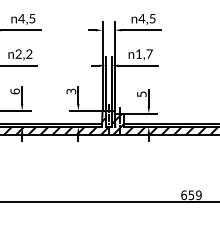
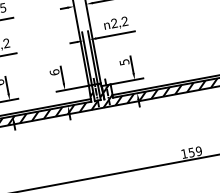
text: (143, 53) -> (118, 21), 1,7 -> 2,2
text: (71, 91) -> (54, 72), 3 -> 6
text: (183, 195) -> (183, 154), 659 -> 159

